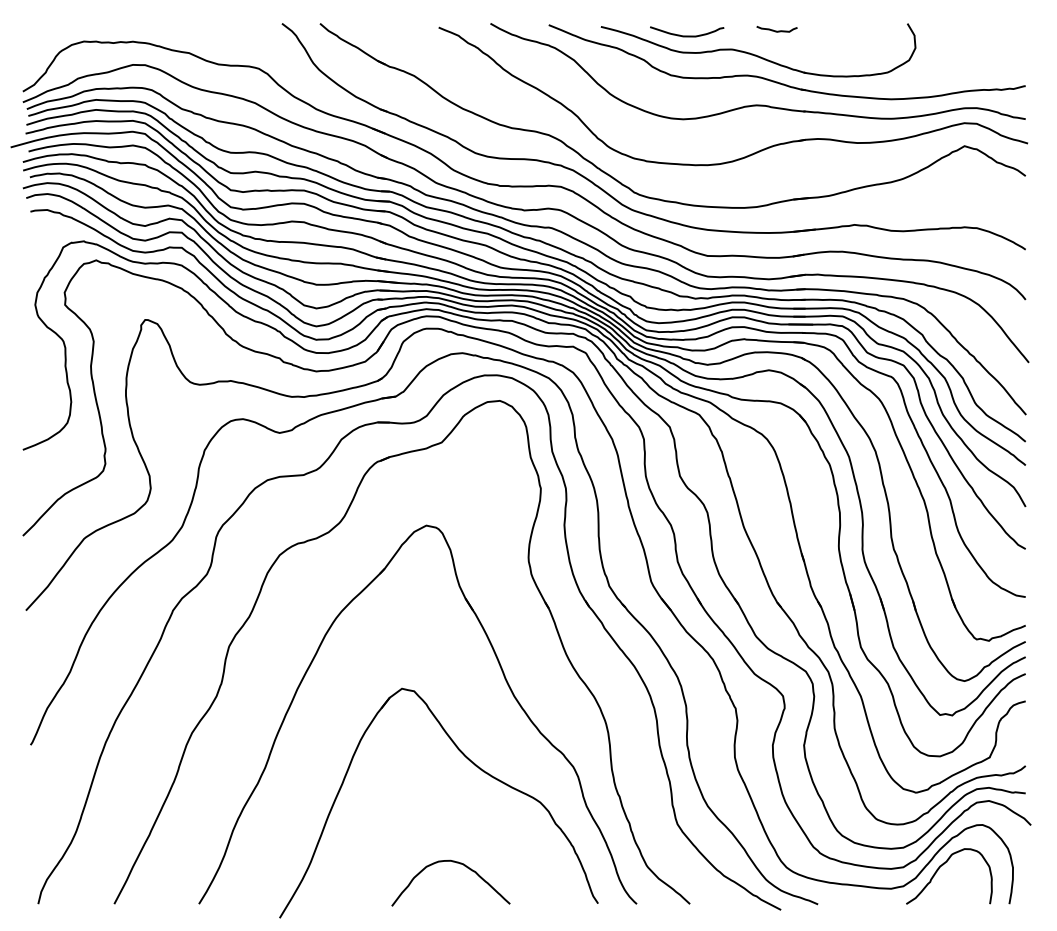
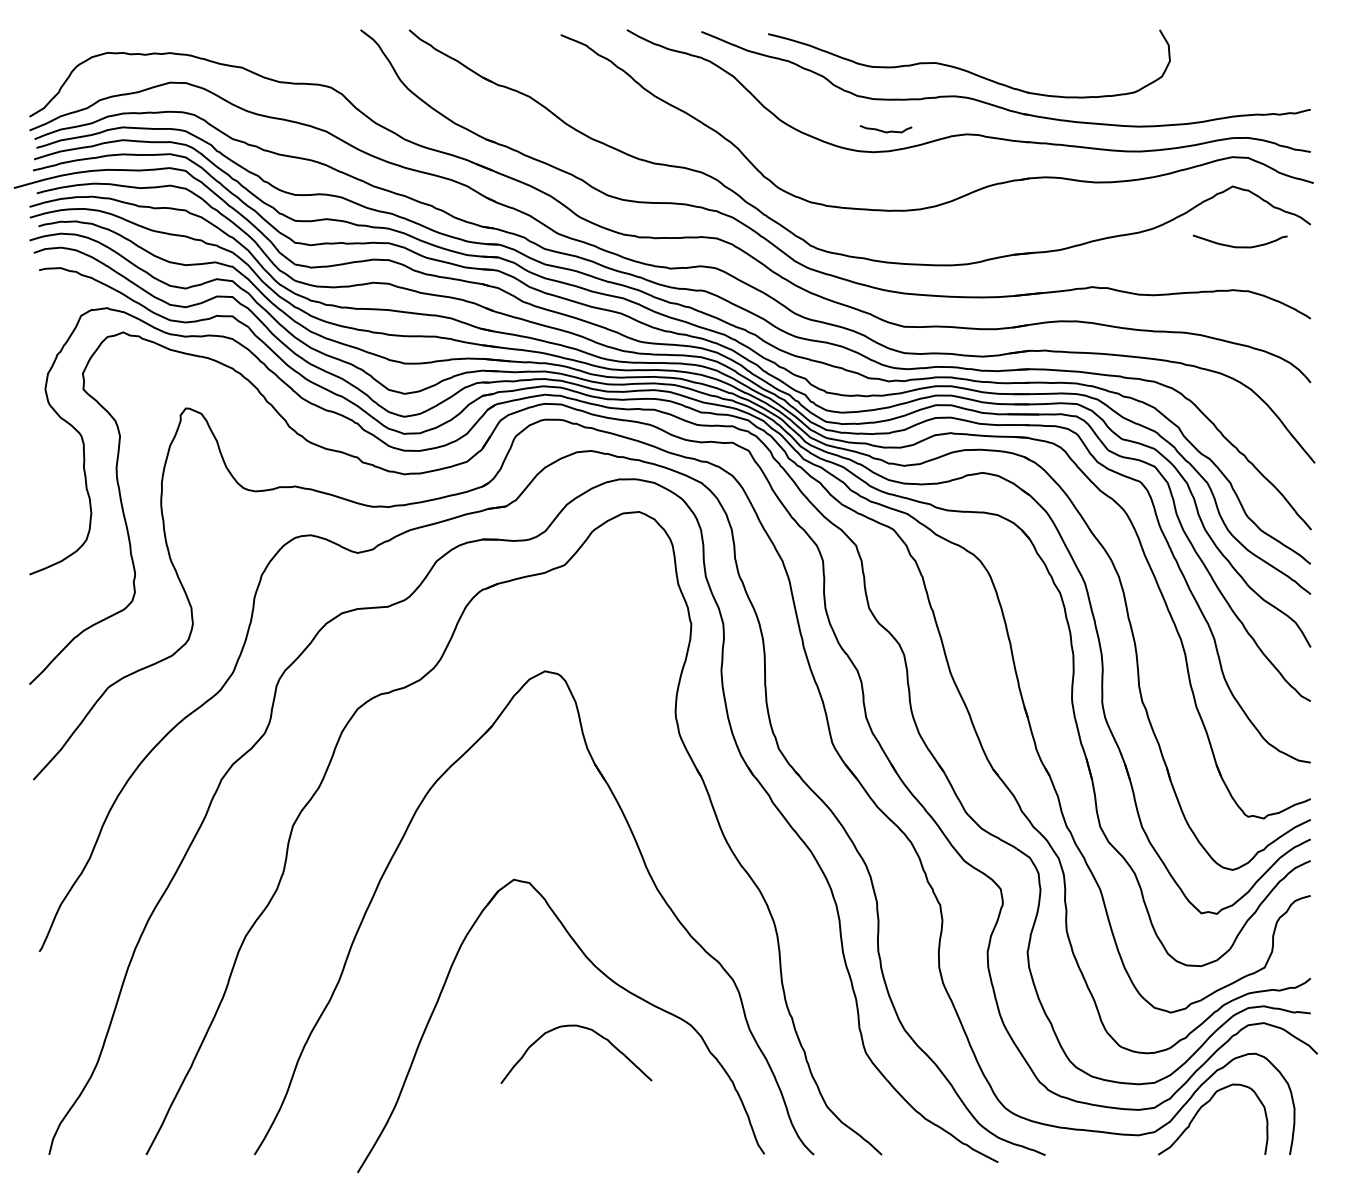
curve: (776, 31) -> (885, 131), moved
curve: (686, 35) -> (1239, 246), moved
curve: (456, 863) -> (583, 1028), moved

